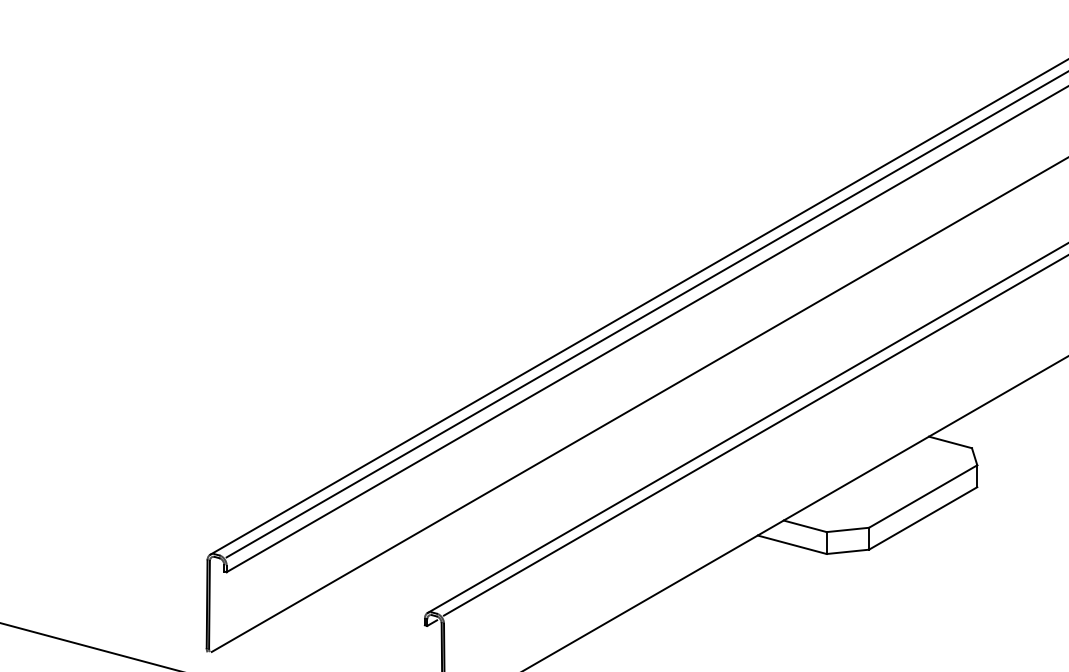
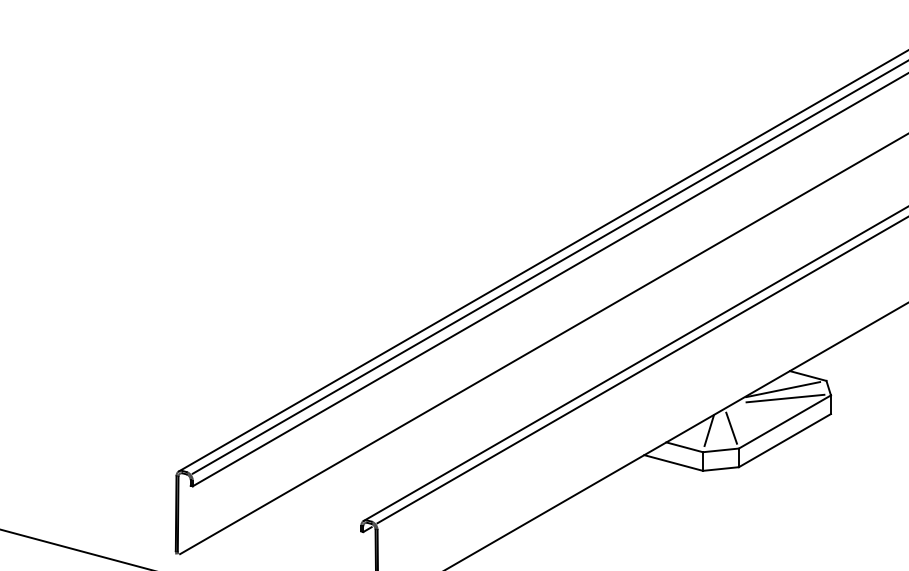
line: (920, 458) -> (782, 389), added
line: (923, 468) -> (785, 398), added
line: (860, 503) -> (731, 427), added
line: (833, 506) -> (708, 430), added

